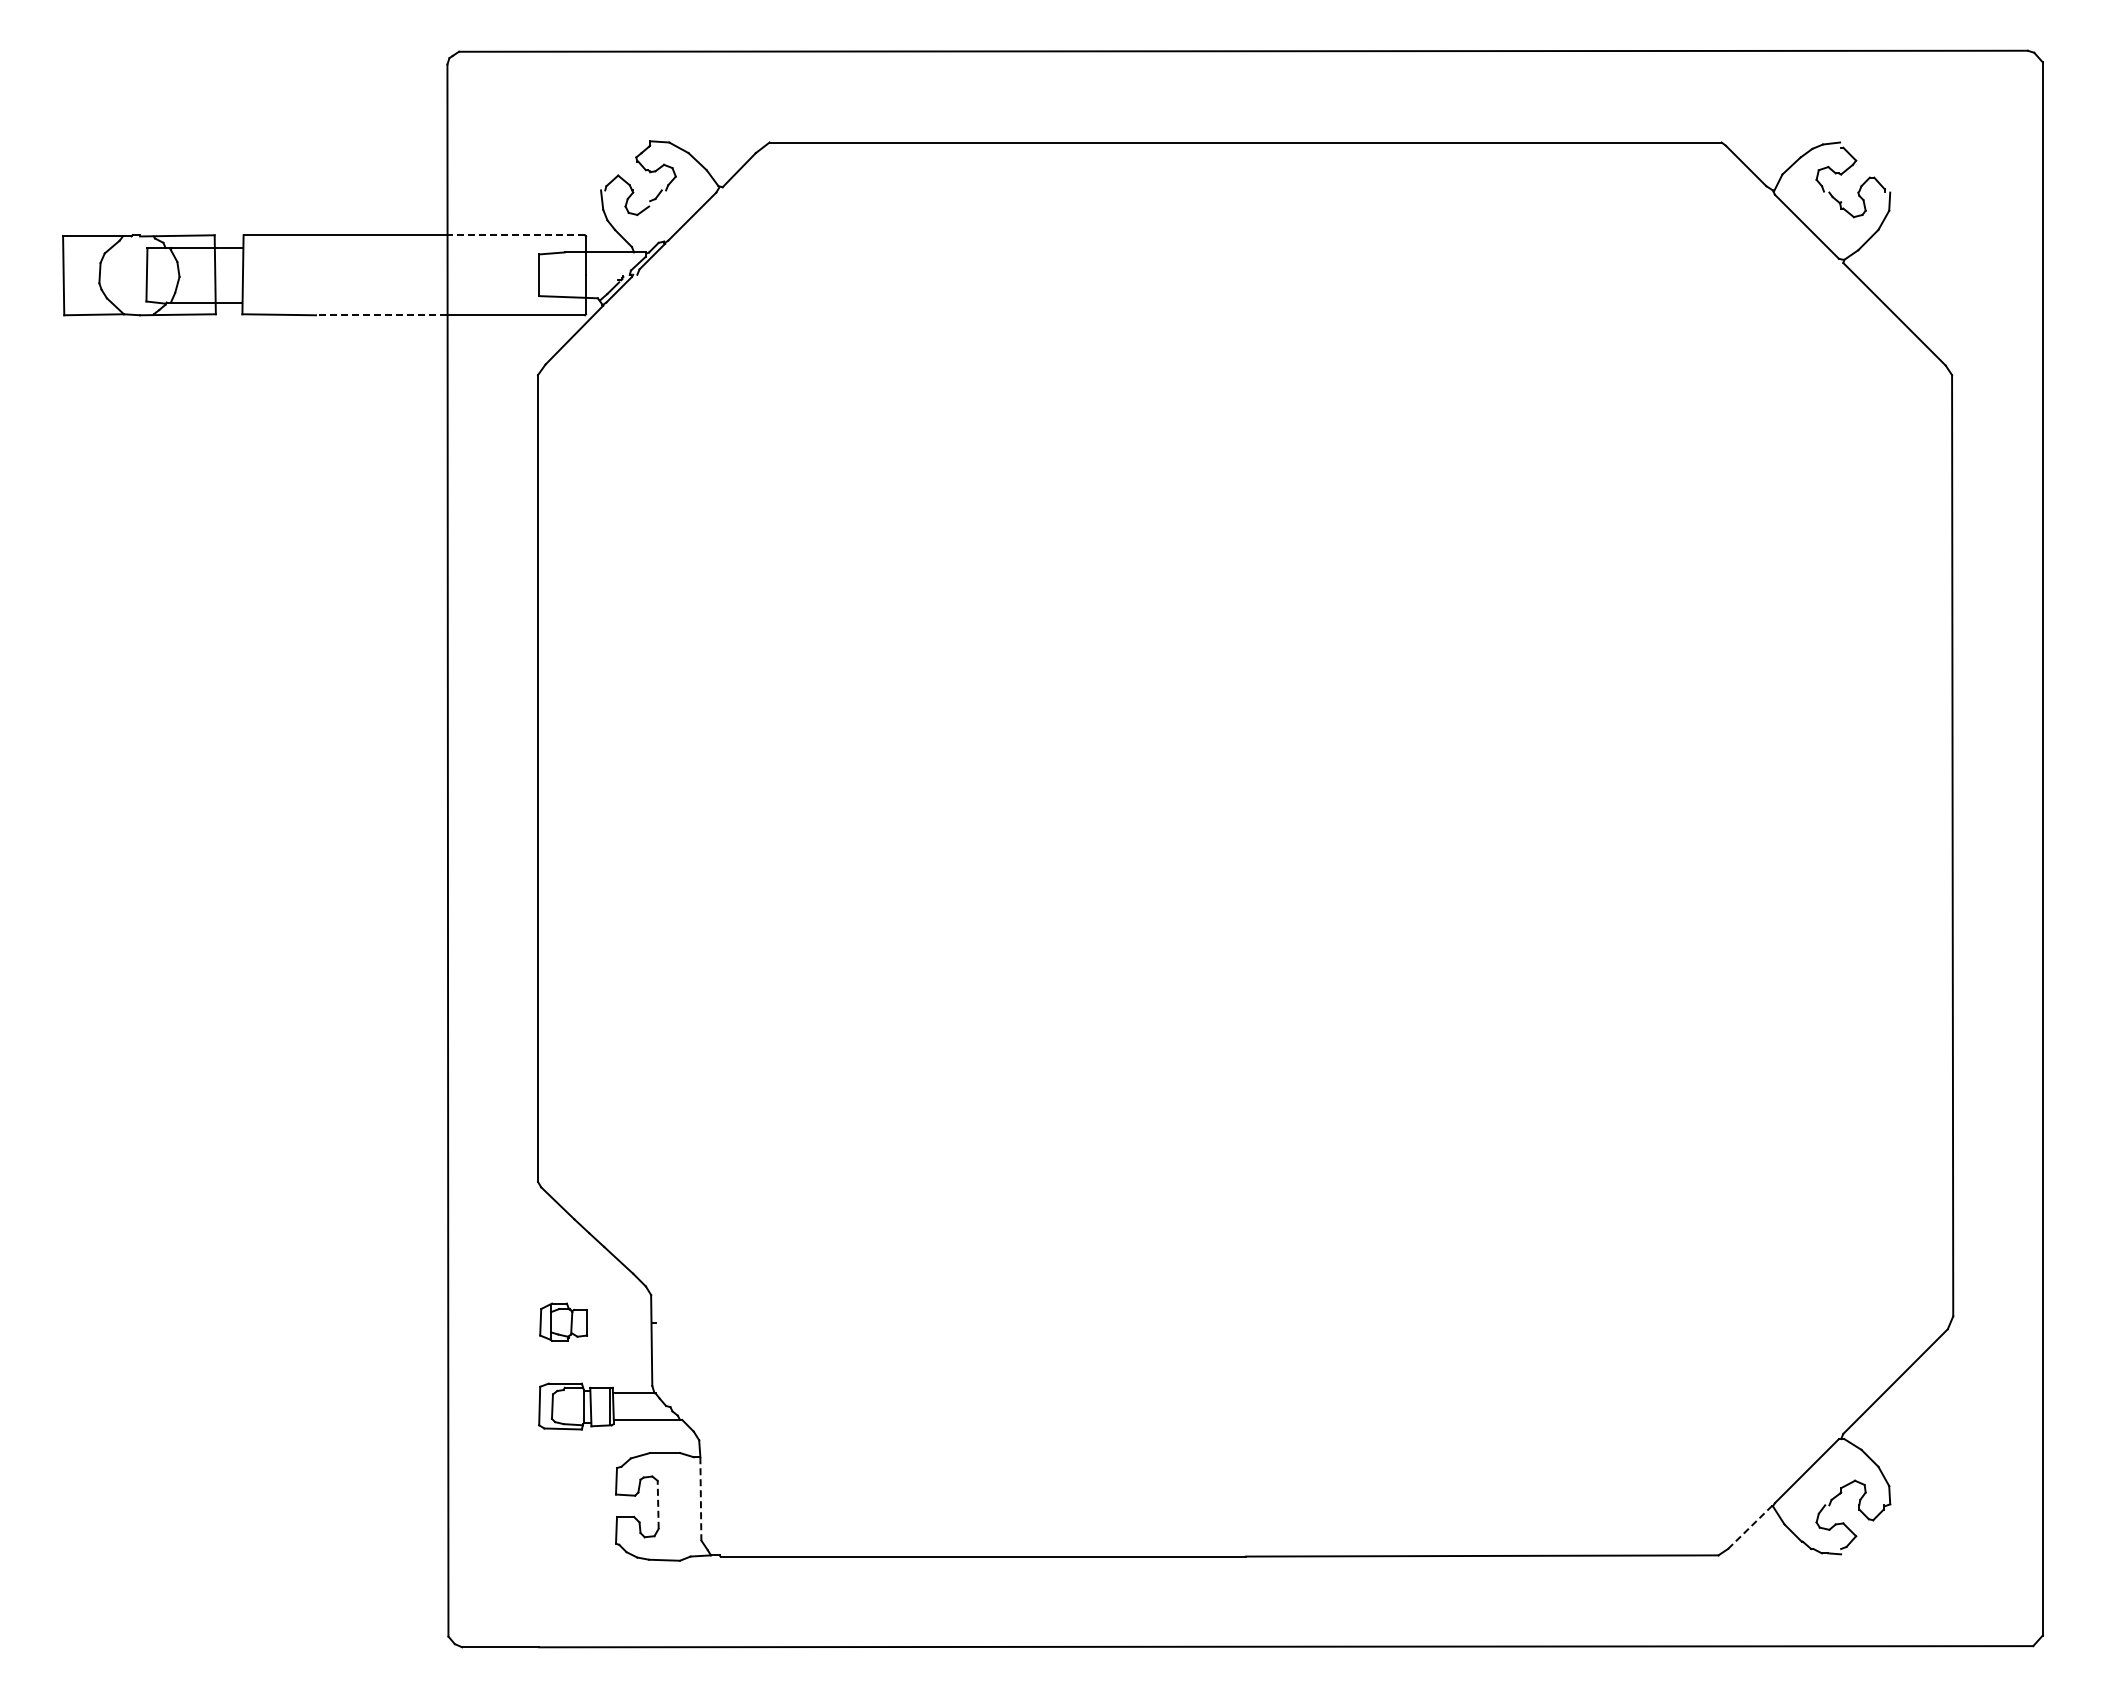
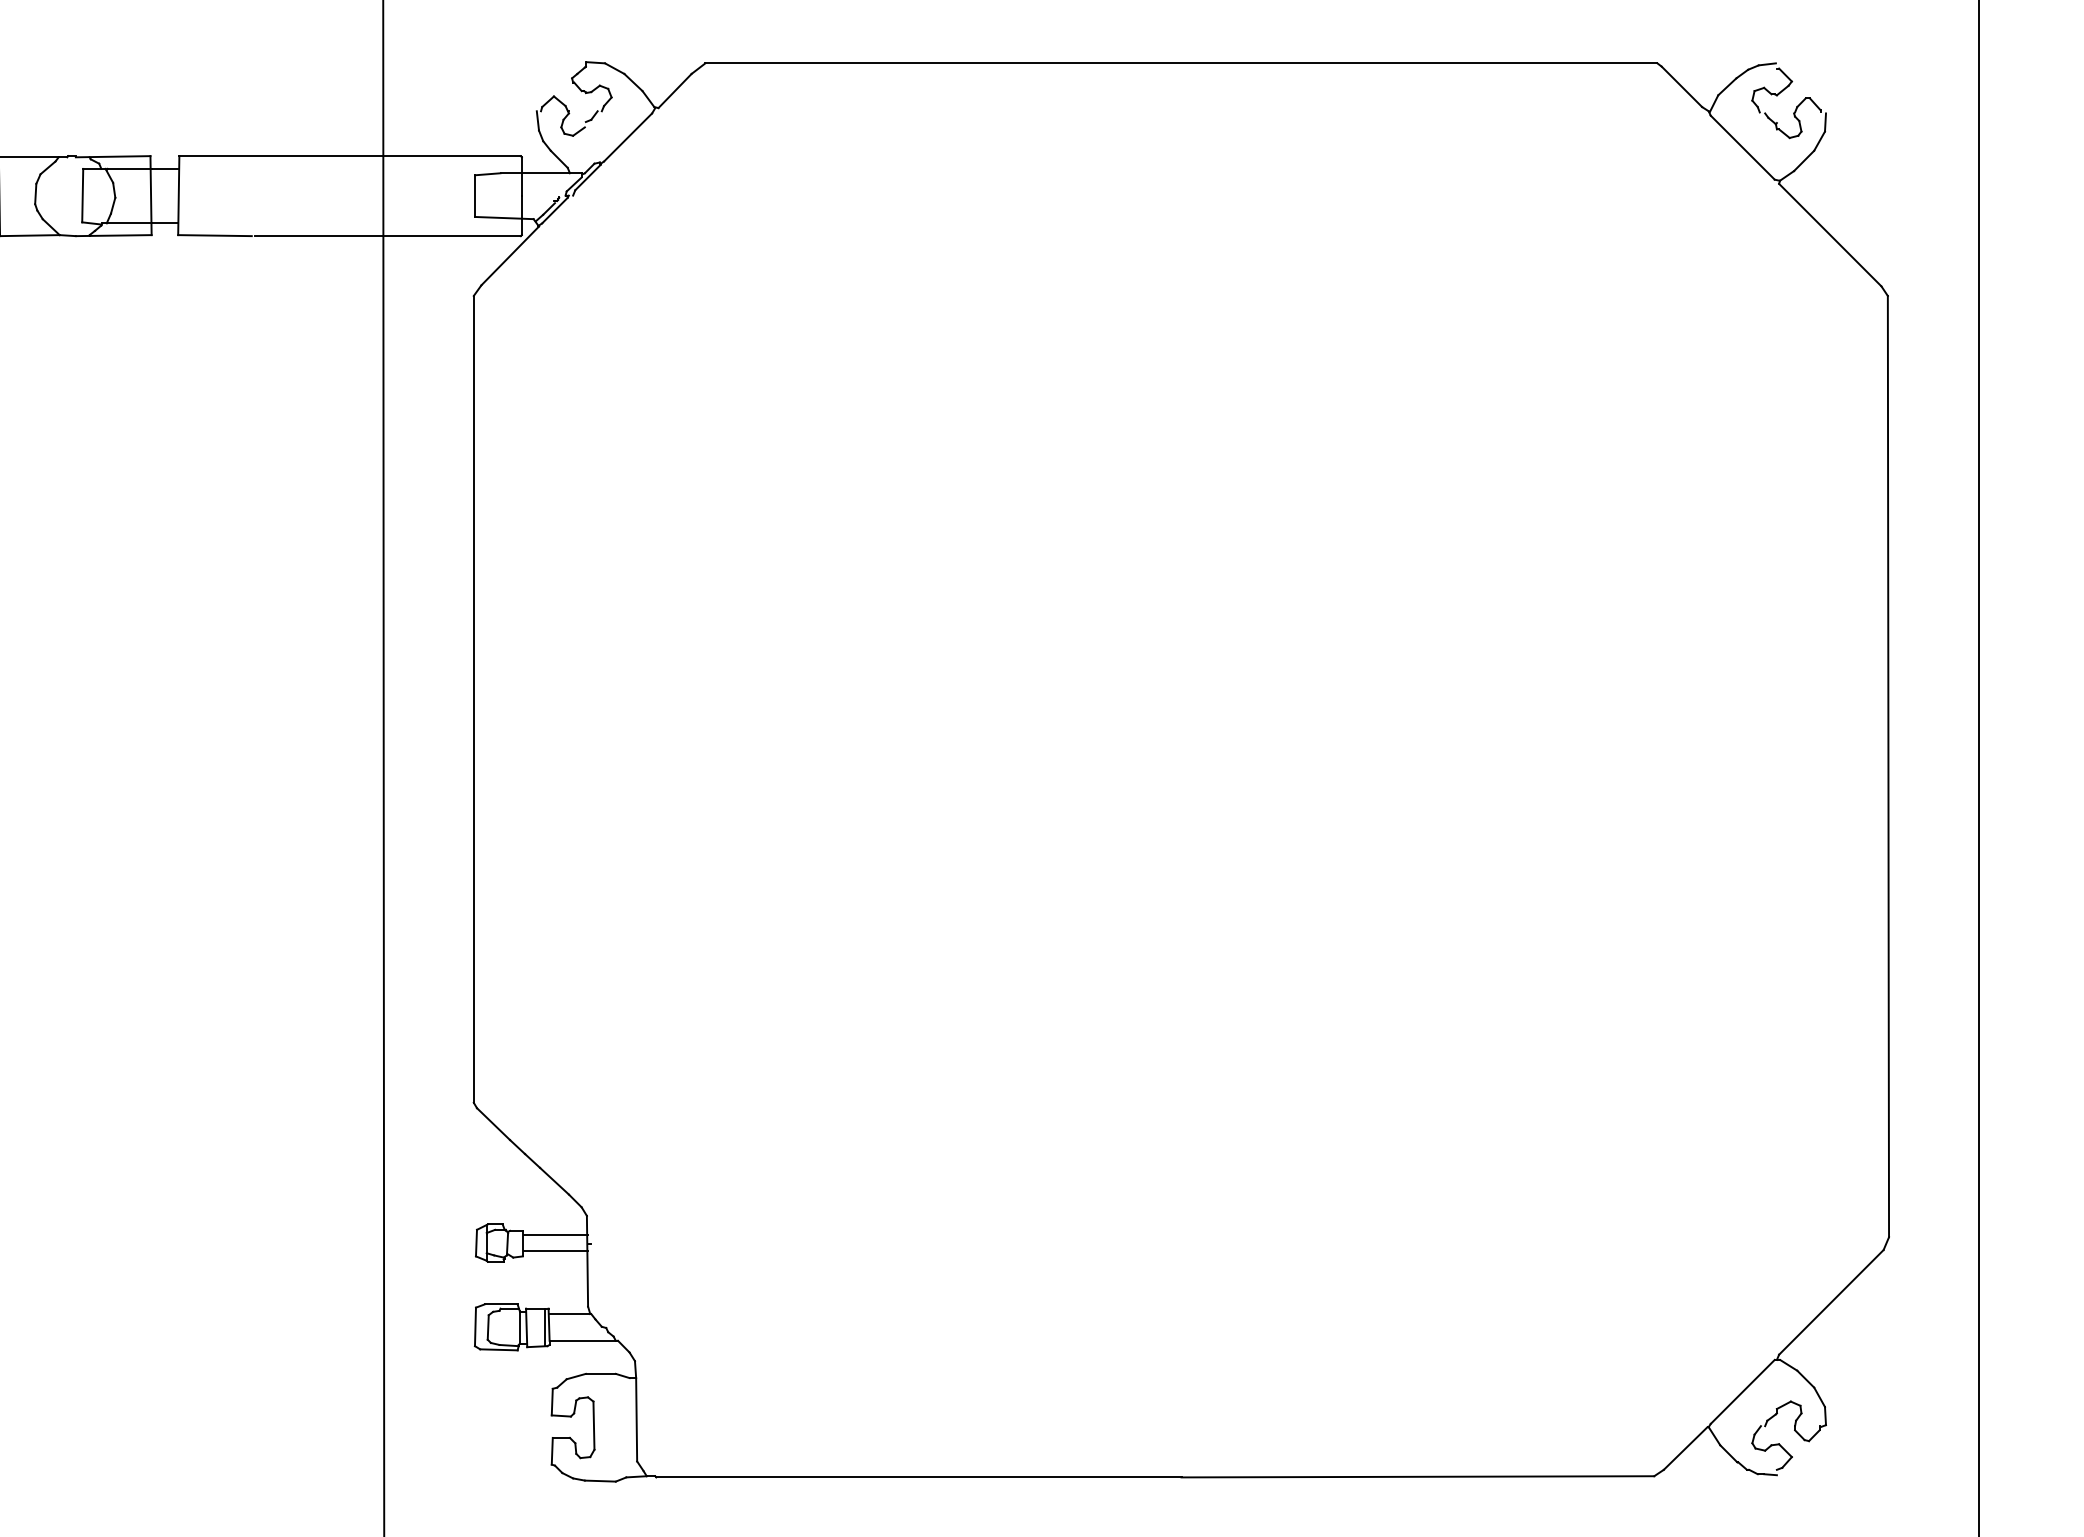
line: (516, 235) -> (452, 156), dashed -> solid
line: (383, 315) -> (319, 236), dashed -> solid
line: (620, 1314) -> (556, 1235), added
line: (620, 1330) -> (556, 1251), added
line: (700, 1498) -> (636, 1419), dashed -> solid
line: (658, 1504) -> (594, 1425), dashed -> solid
line: (1749, 1527) -> (1685, 1448), dashed -> solid

